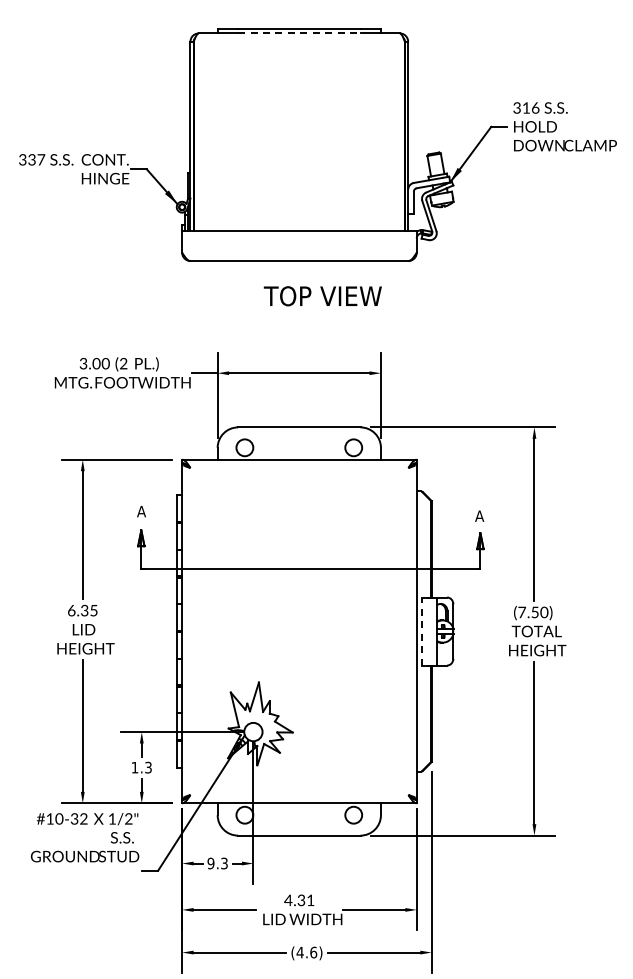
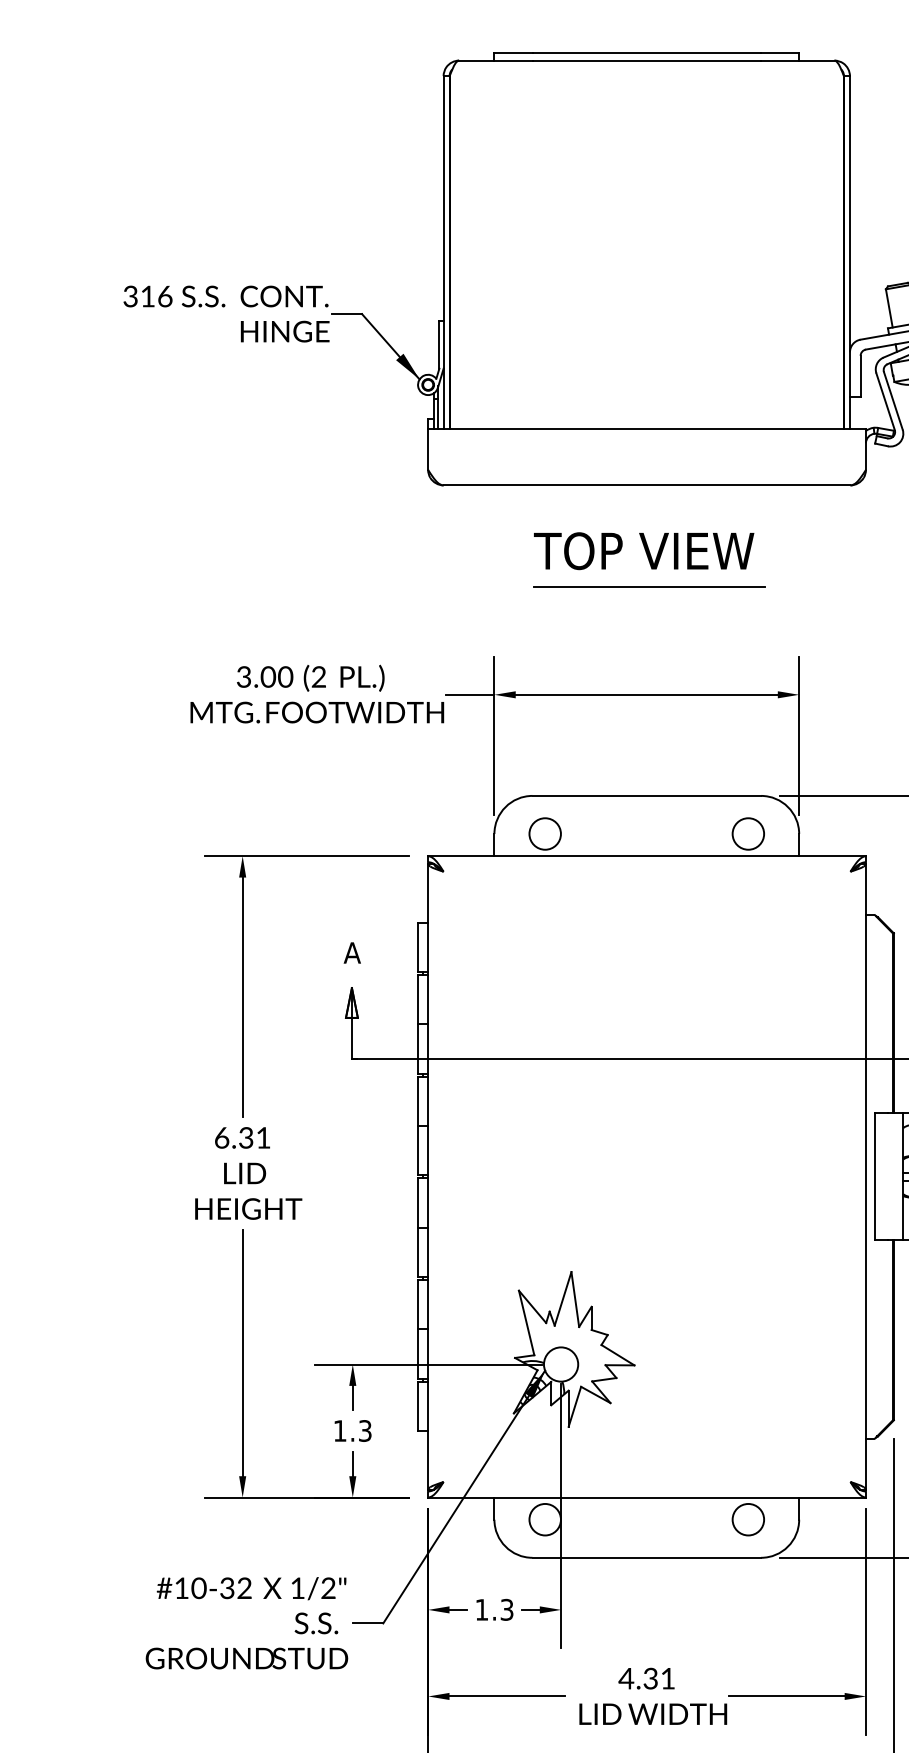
line: (299, 33) -> (647, 60), dashed -> solid
text: (36, 159) -> (156, 295), 337 -> 316
text: (322, 296) -> (643, 551), moved
line: (300, 315) -> (648, 587), added
text: (93, 610) -> (262, 1137), 6.35 -> 6.31
line: (421, 631) -> (874, 1176), dashed -> solid
text: (85, 837) -> (247, 1622), moved
text: (210, 863) -> (481, 1609), 9.3 -> 1.3

